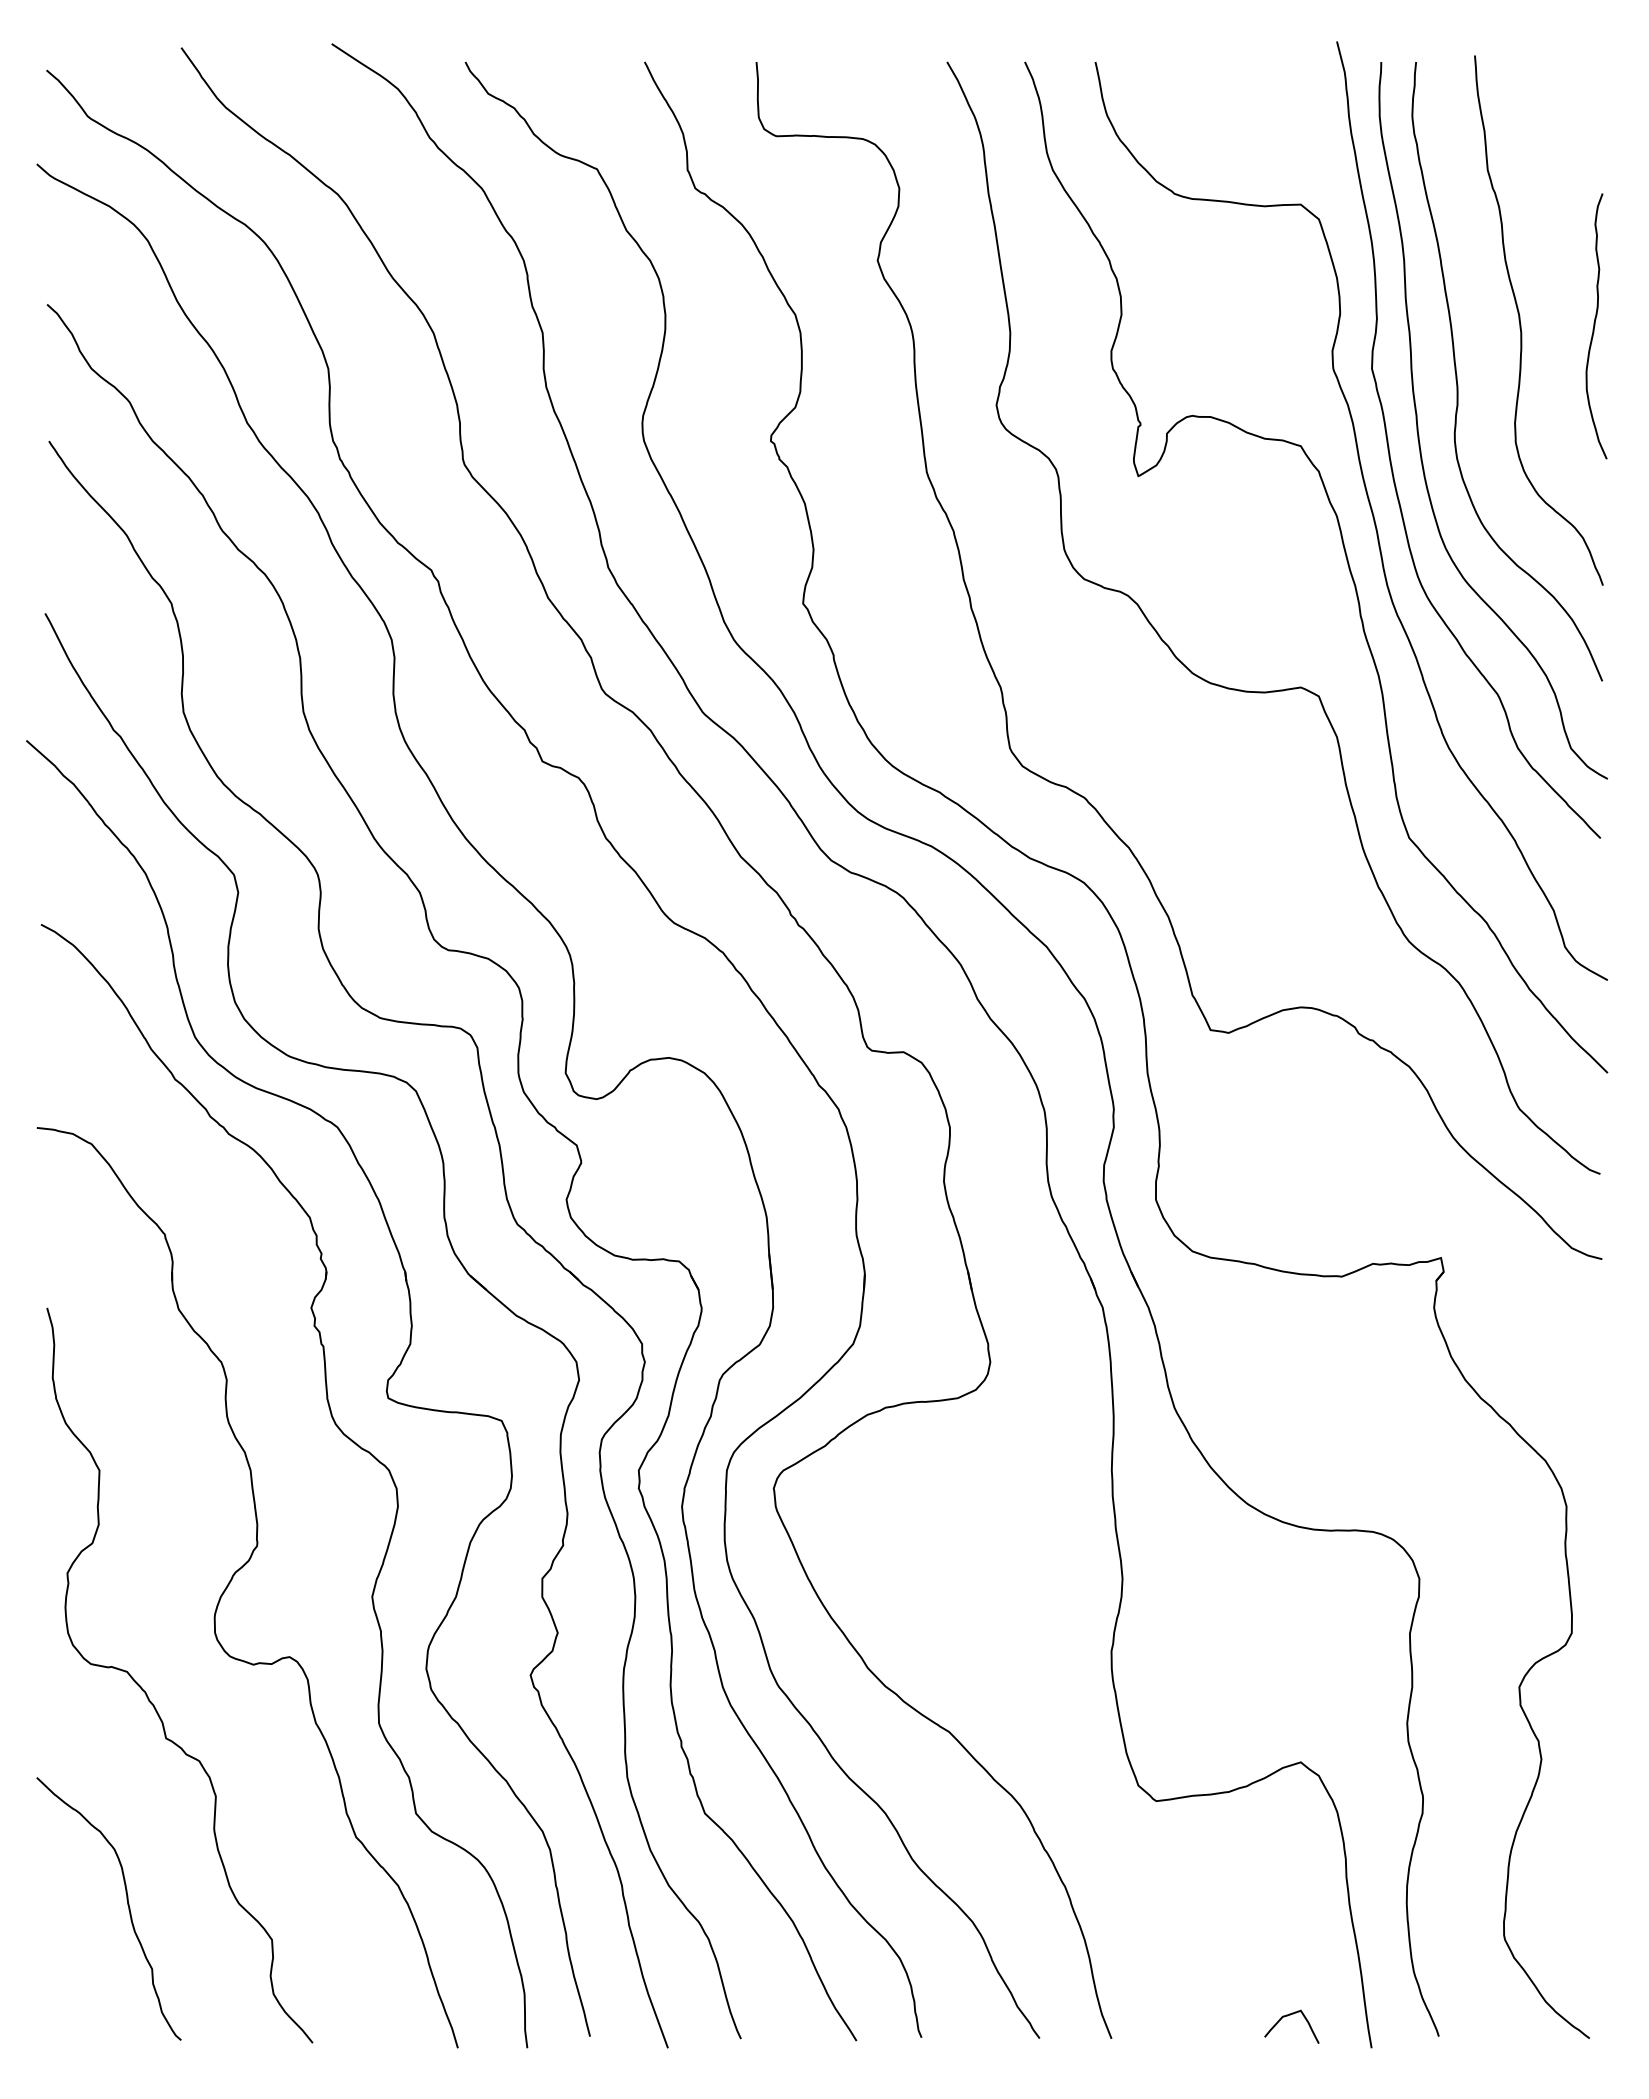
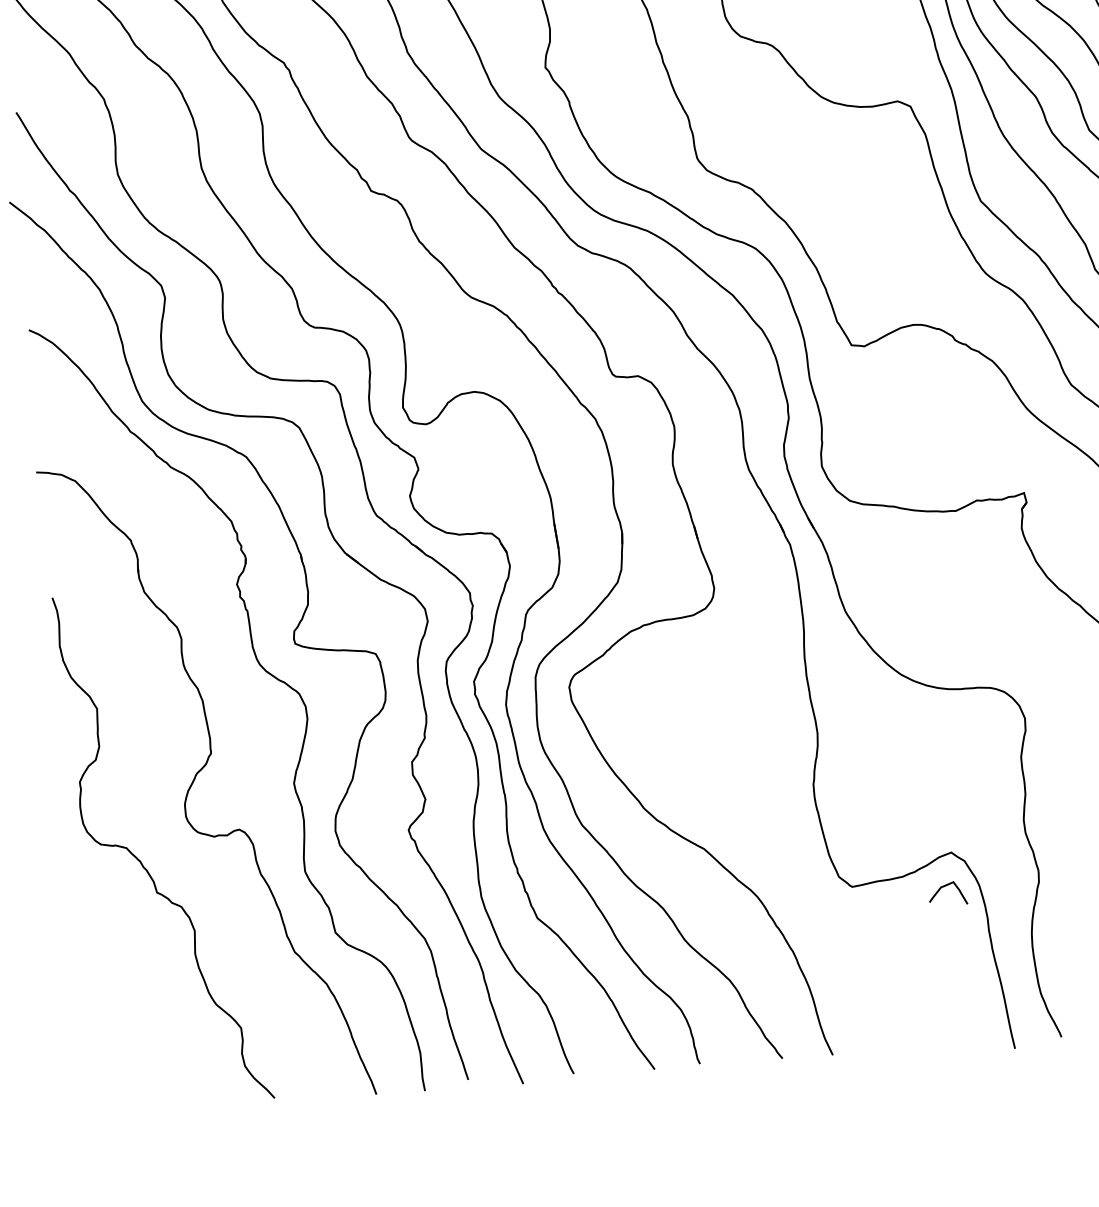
curve: (127, 1905) -> (138, 1011), removed
curve: (1287, 2016) -> (944, 886), moved

